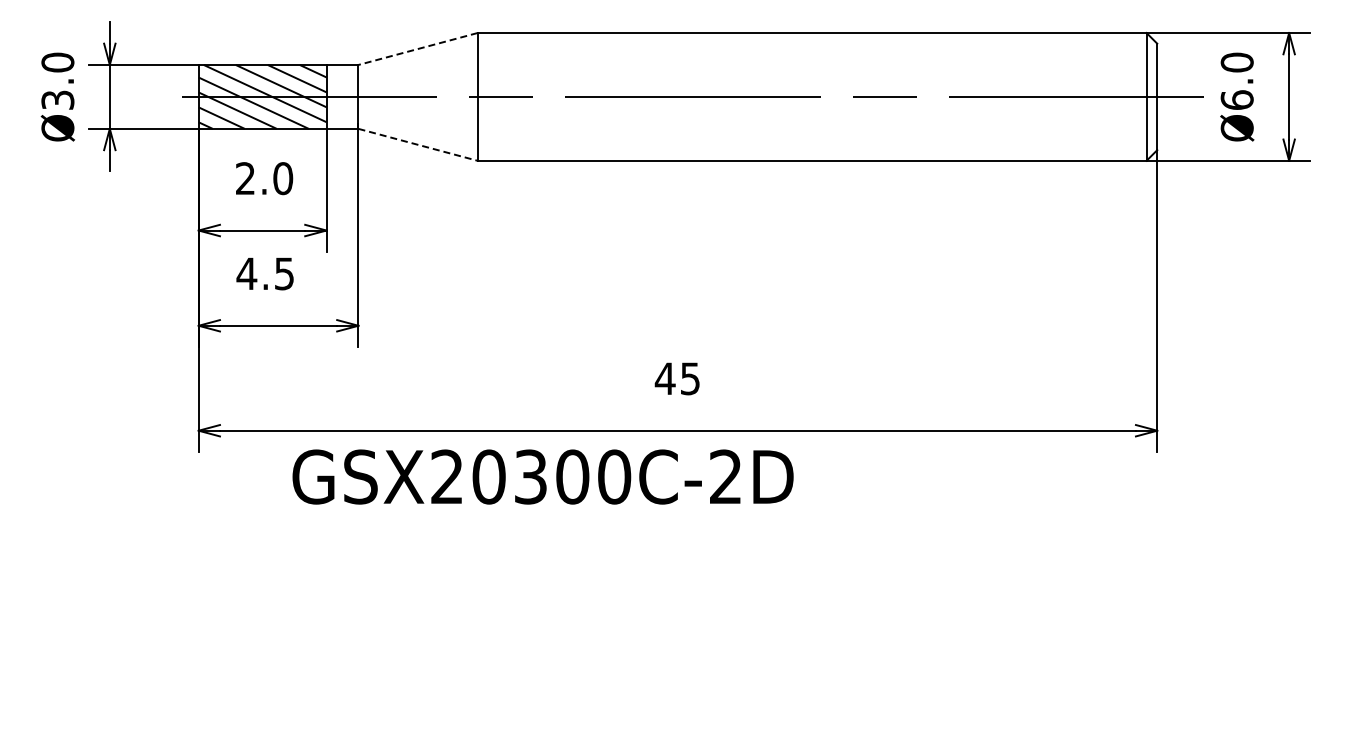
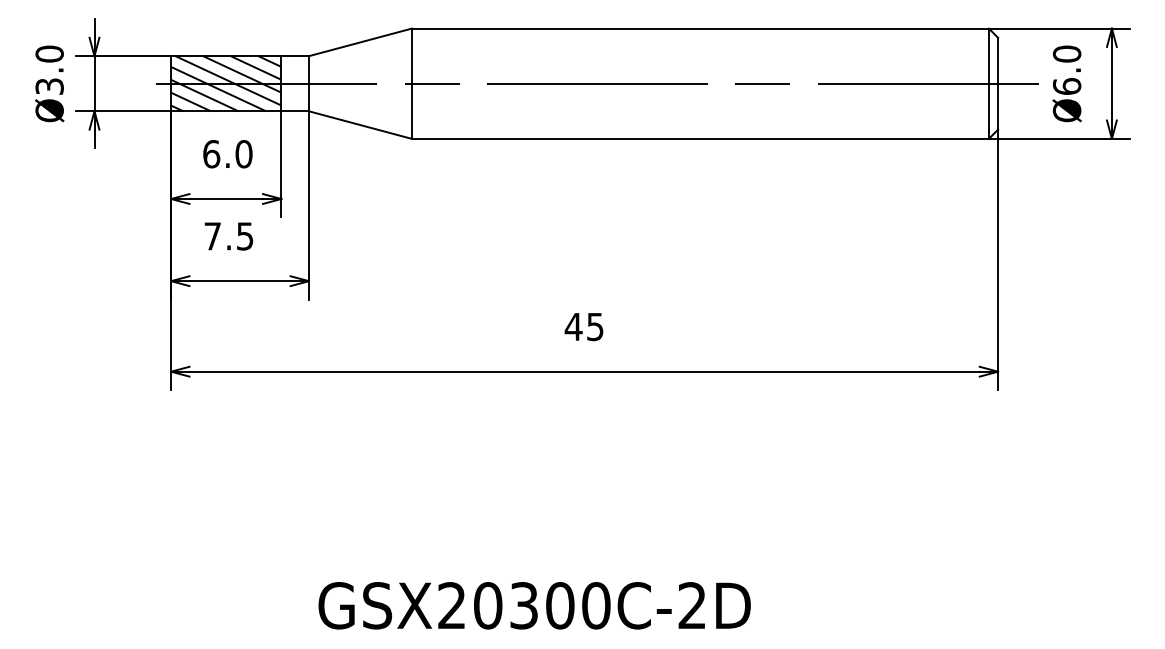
line: (418, 48) -> (360, 41), dashed -> solid
line: (418, 144) -> (360, 124), dashed -> solid
text: (245, 178) -> (211, 154), 2.0 -> 6.0
text: (246, 273) -> (212, 236), 4.5 -> 7.5
text: (542, 476) -> (534, 605), moved

